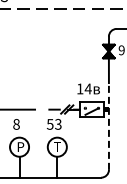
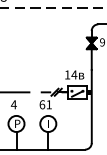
text: (53, 123) -> (45, 104), 53 -> 61
text: (16, 124) -> (13, 104), 8 -> 4
line: (108, 125) -> (91, 105), dashed -> solid

